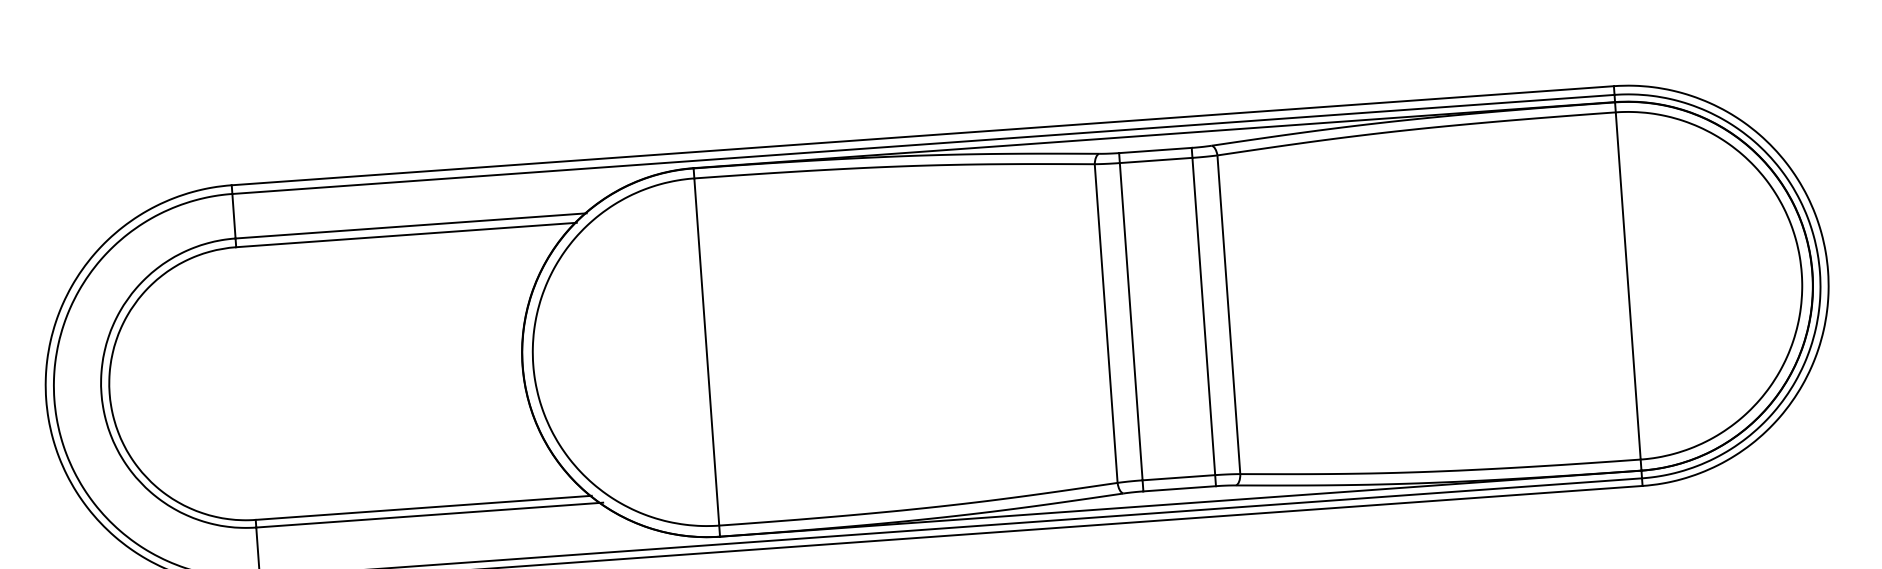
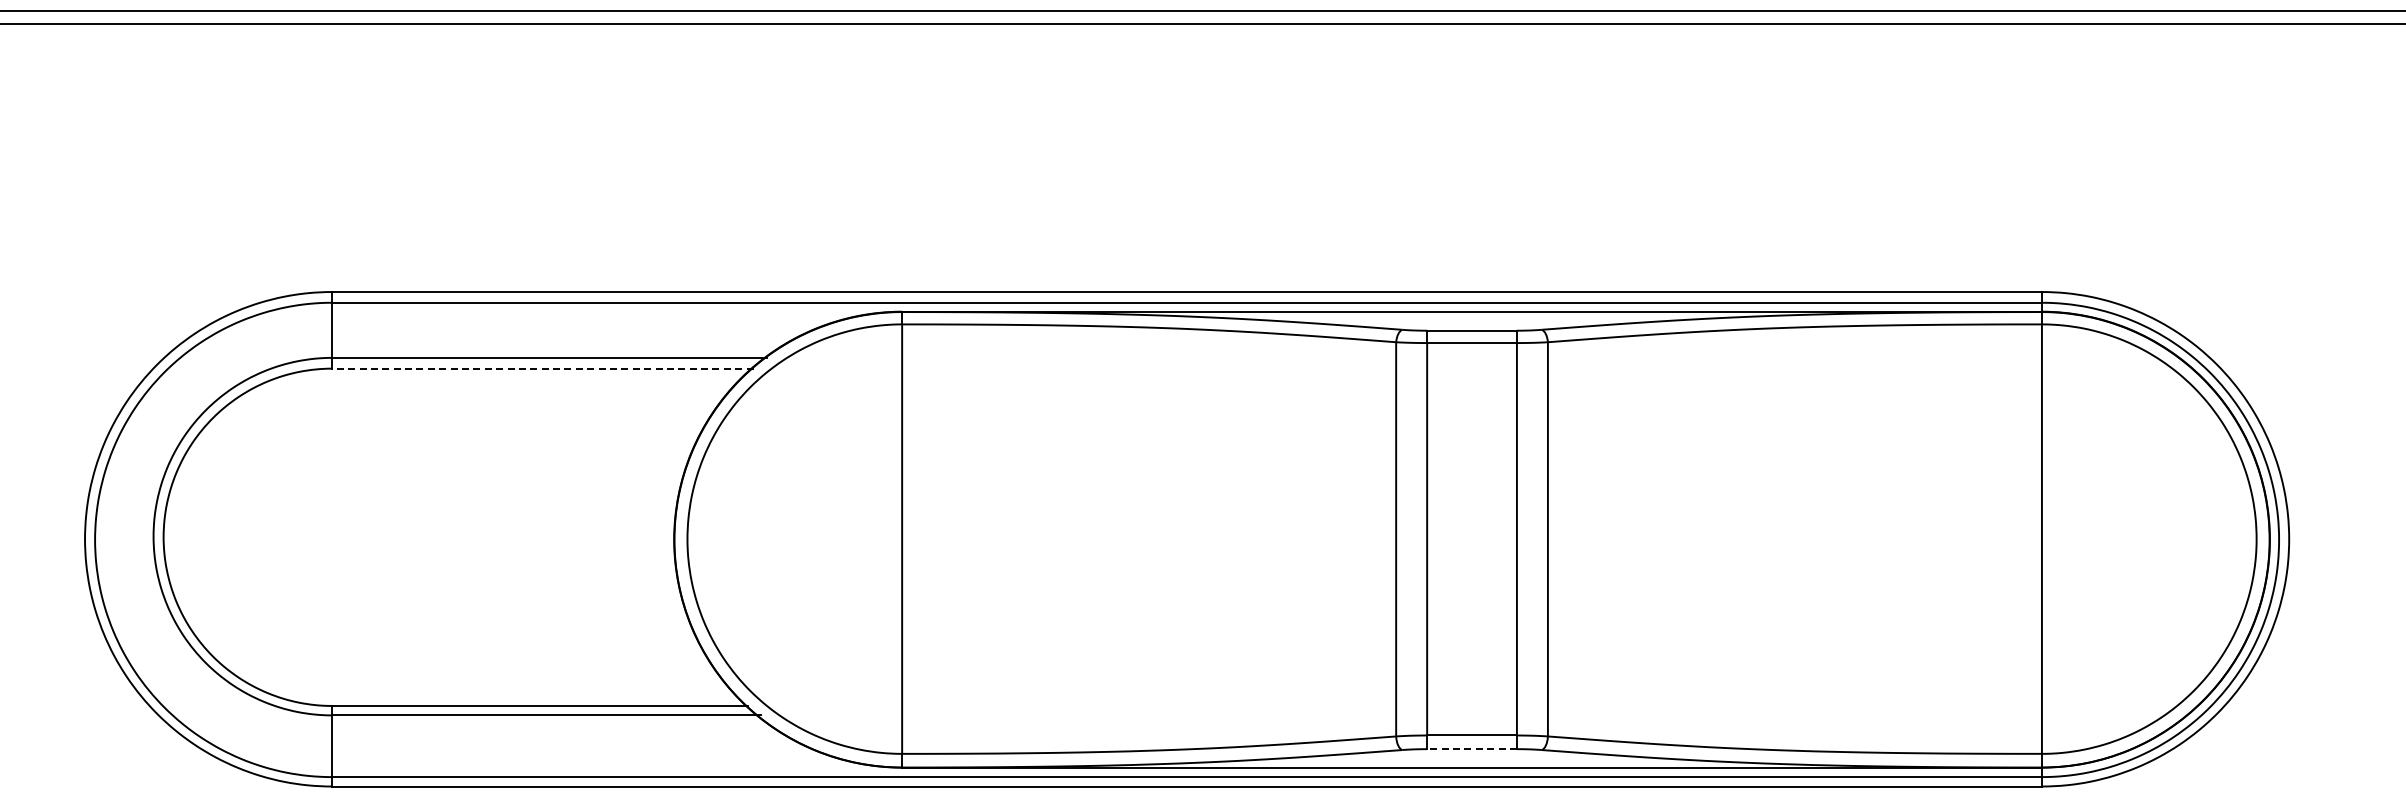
line: (406, 234) -> (542, 368), solid -> dashed
line: (1180, 489) -> (1472, 749), solid -> dashed

